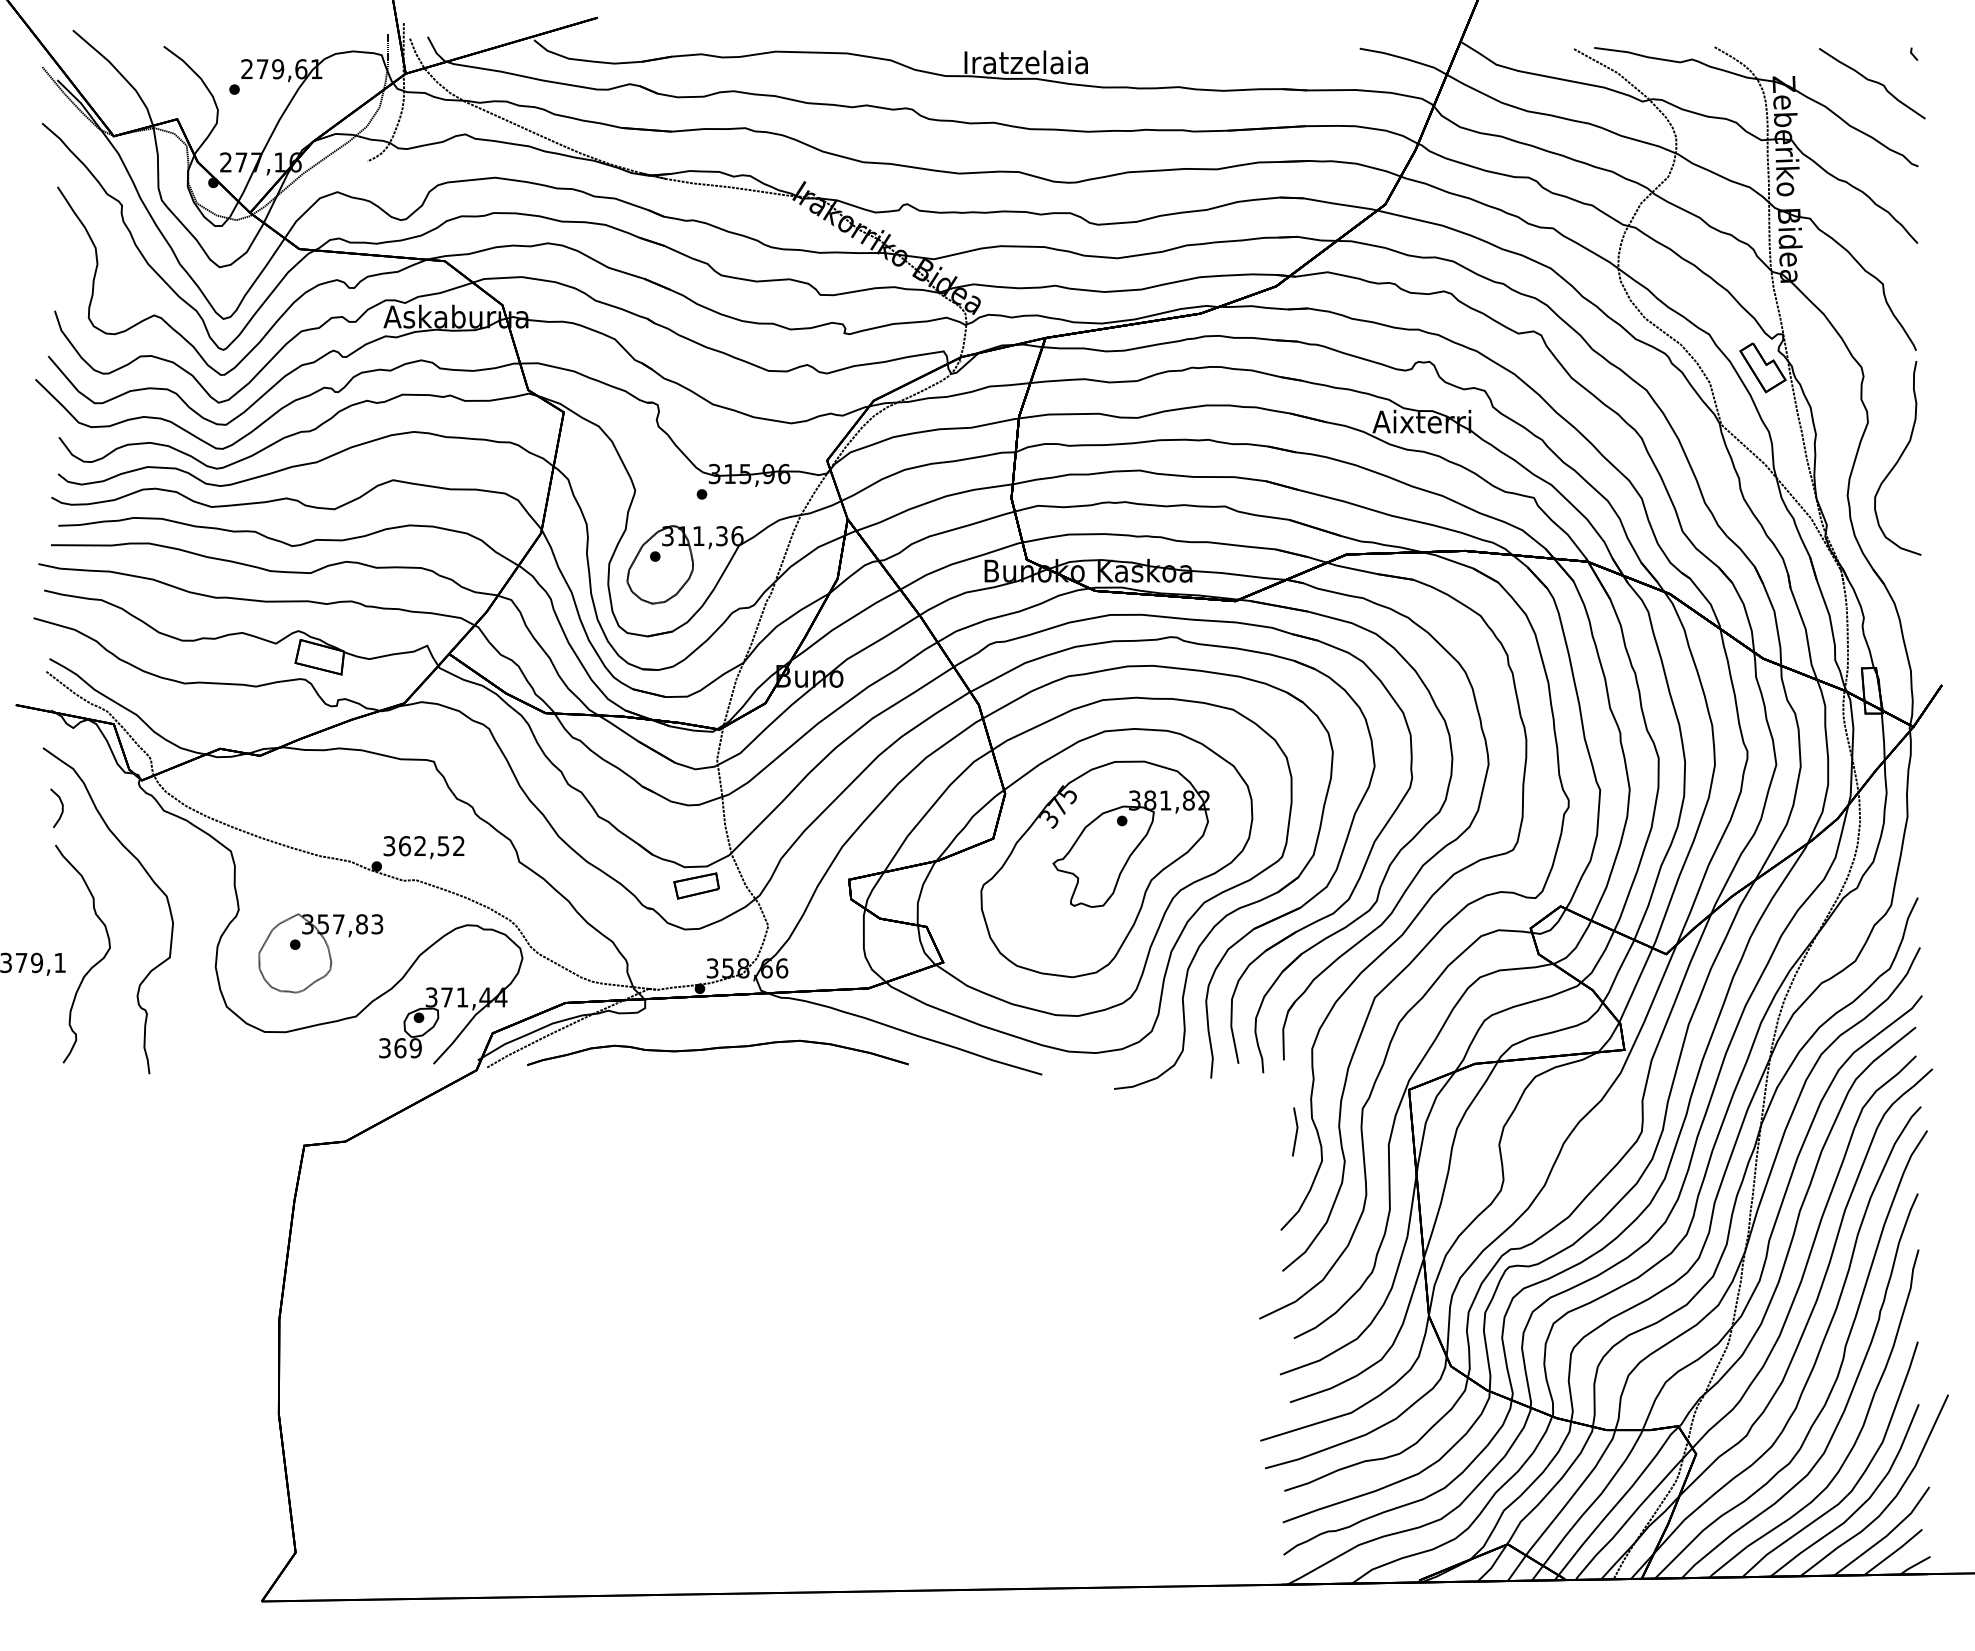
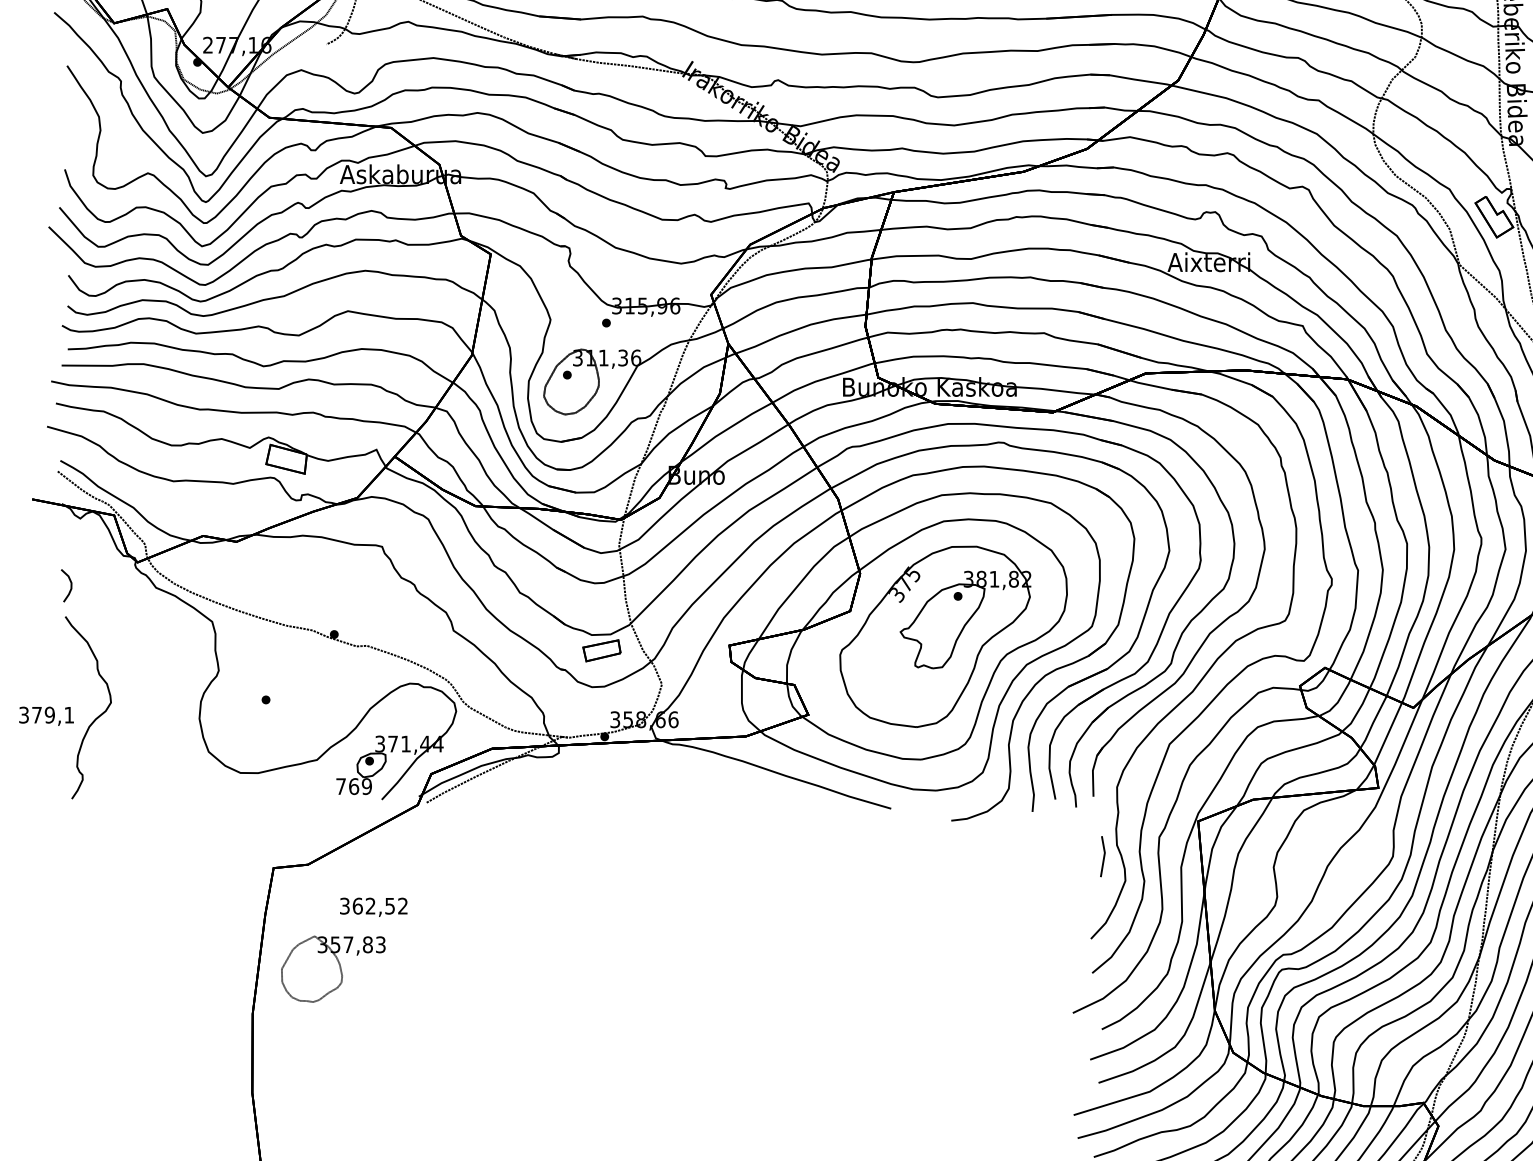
text: (423, 847) -> (373, 907), moved
curve: (151, 880) -> (145, 646), removed
part: (320, 953) -> (333, 969), moved
text: (384, 1048) -> (340, 786), 369 -> 769
part: (717, 1052) -> (619, 790), removed

